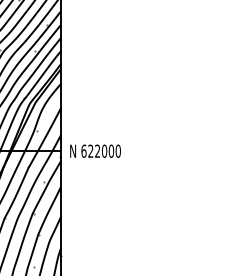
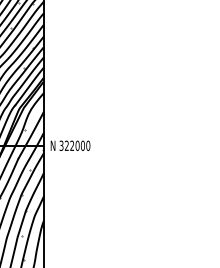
text: (83, 150) -> (61, 145), 622000 -> 322000

